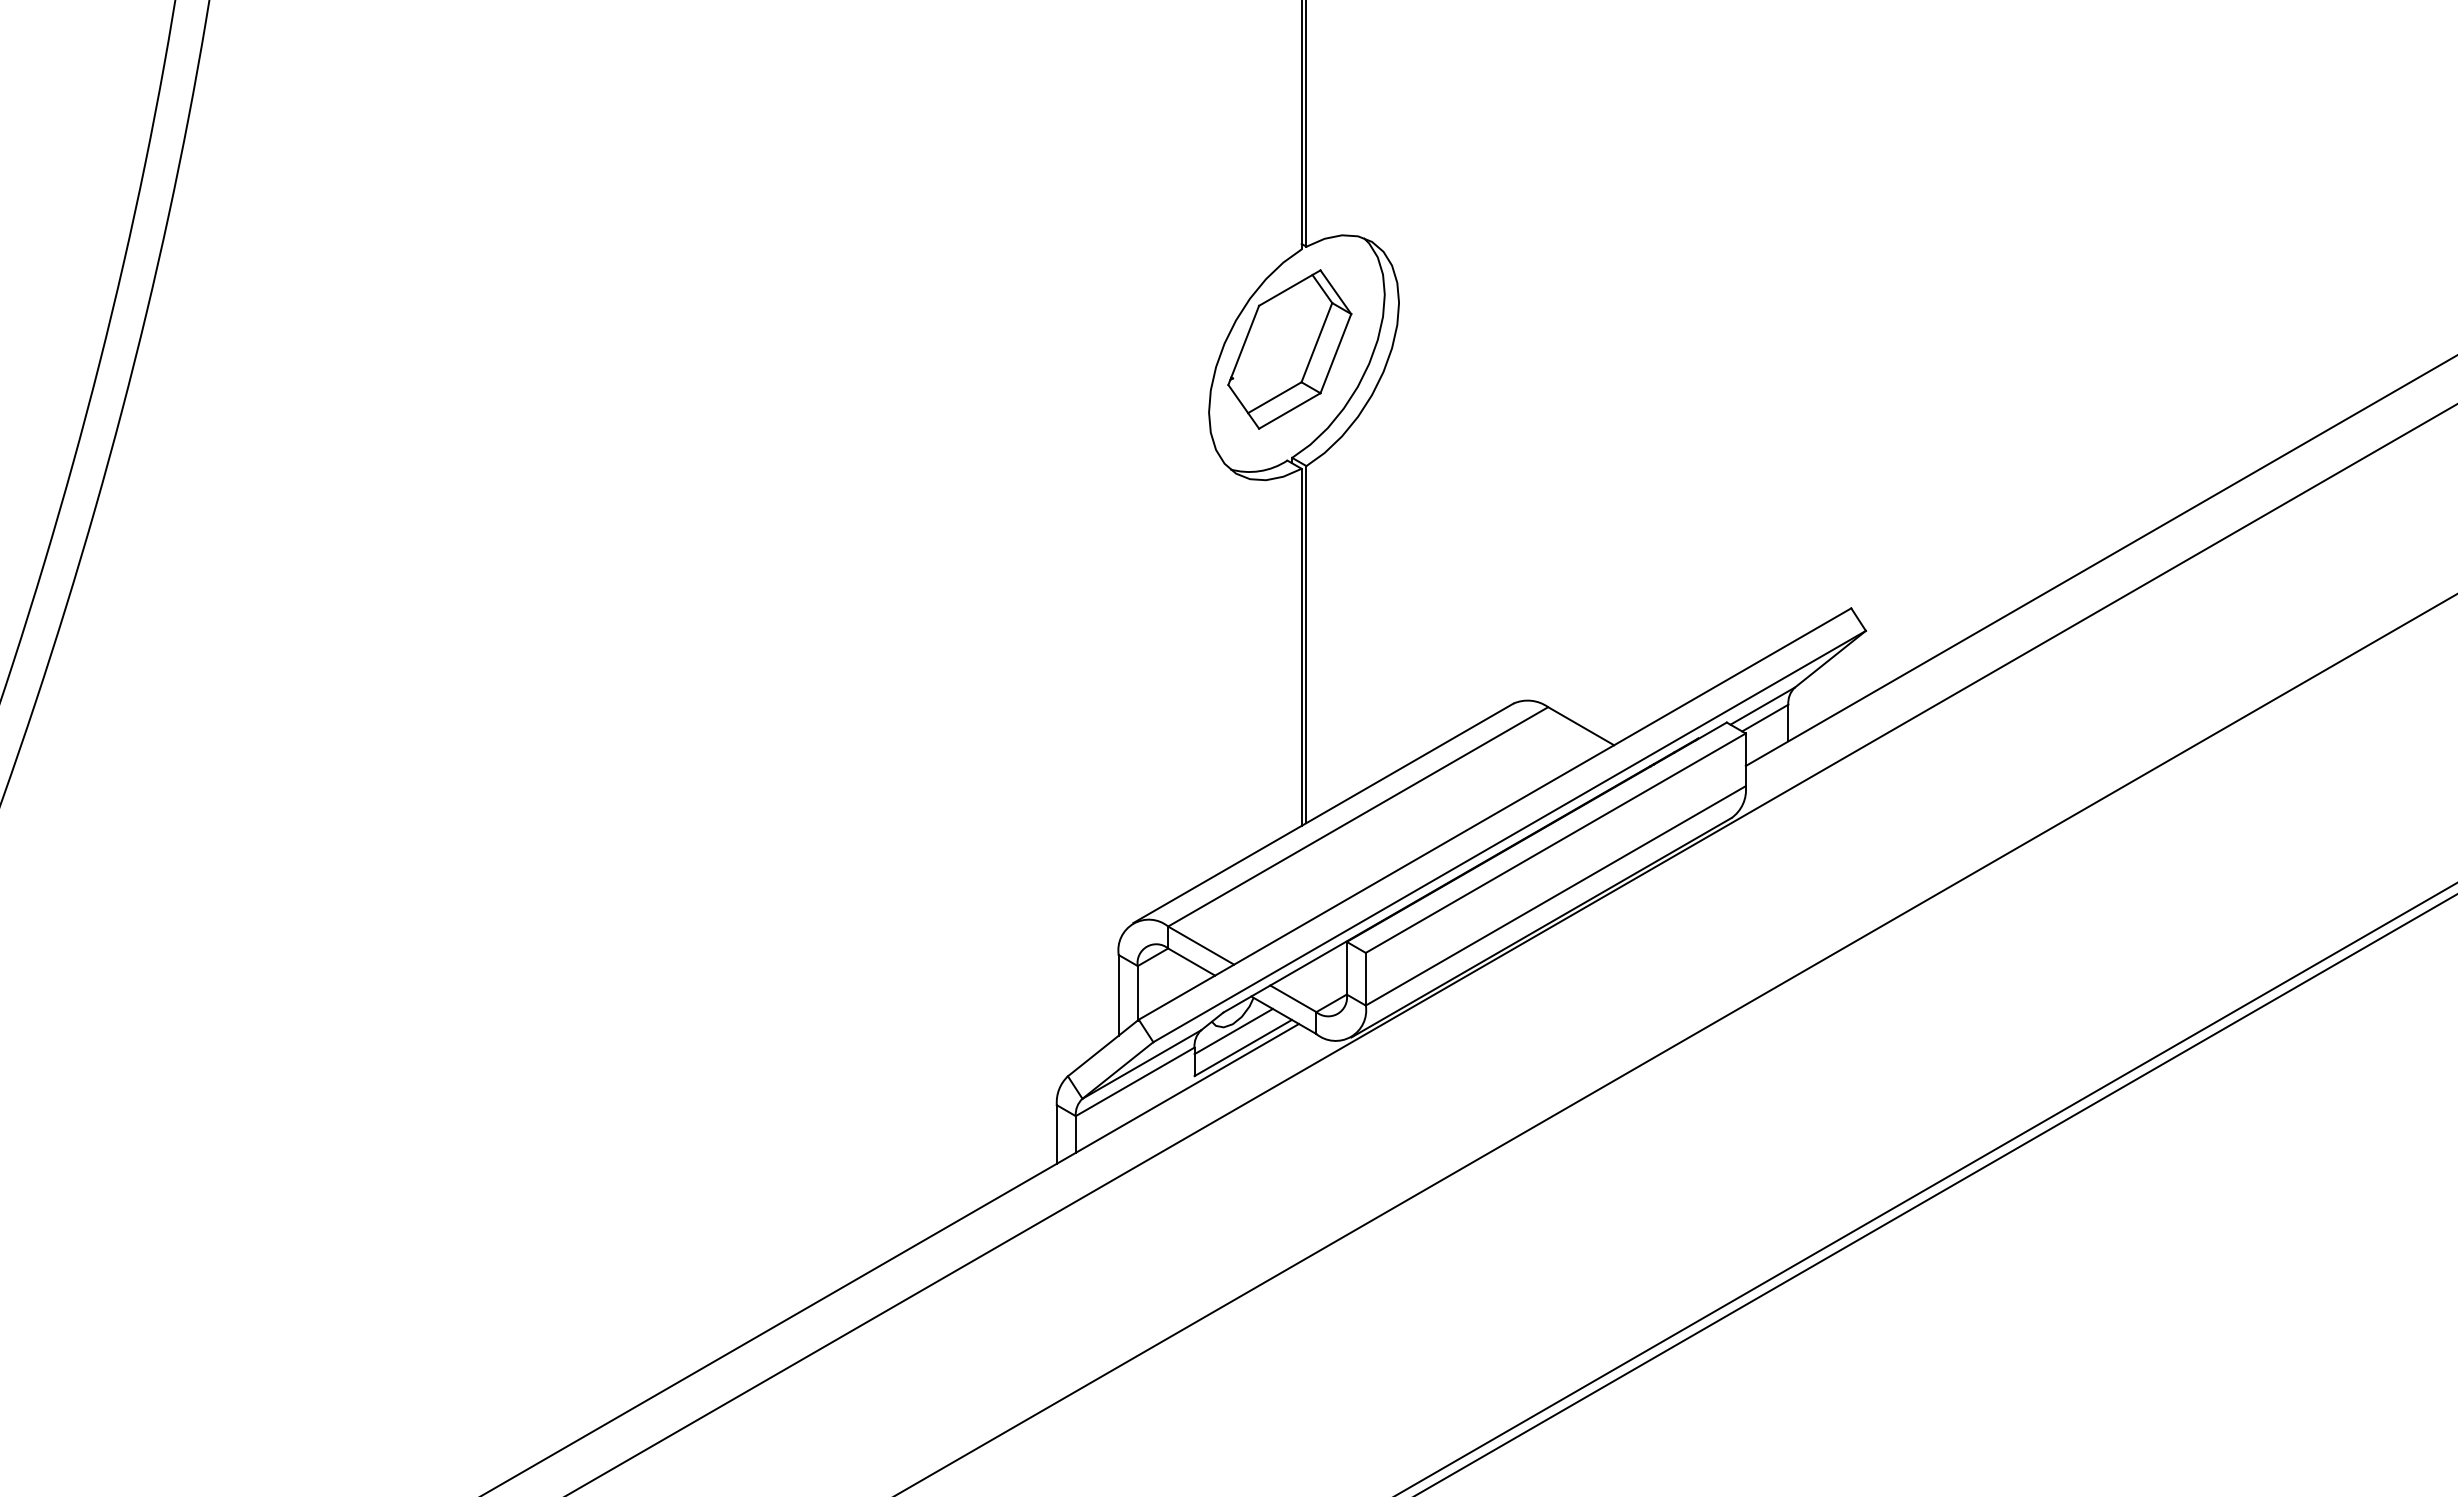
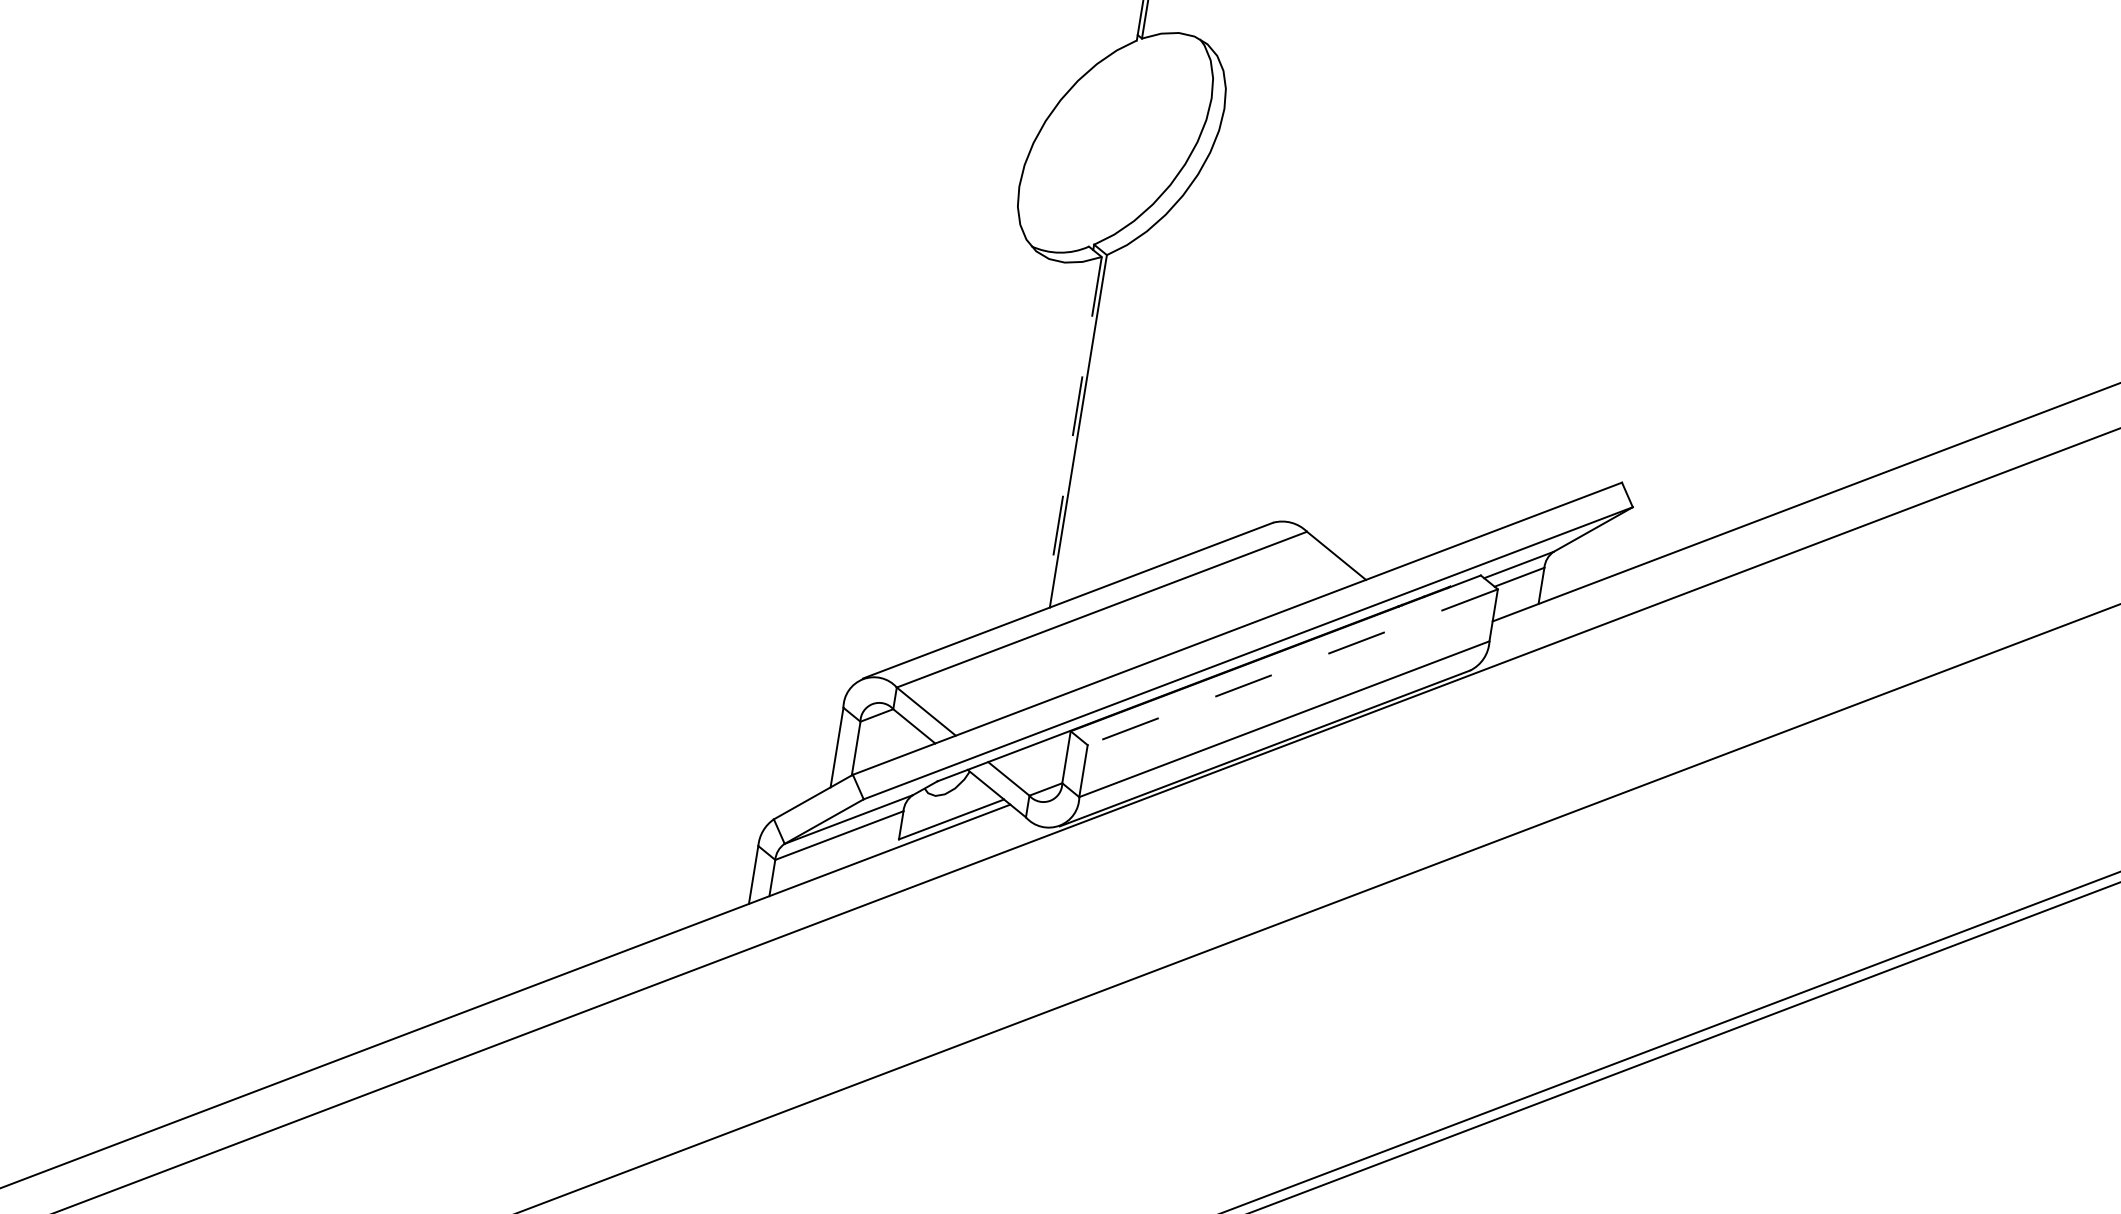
part: (1289, 349) -> (1108, 137), removed
line: (1301, 647) -> (1073, 433), solid -> dashed
line: (1555, 843) -> (1292, 667), solid -> dashed
line: (1233, 1031) -> (944, 801), removed

